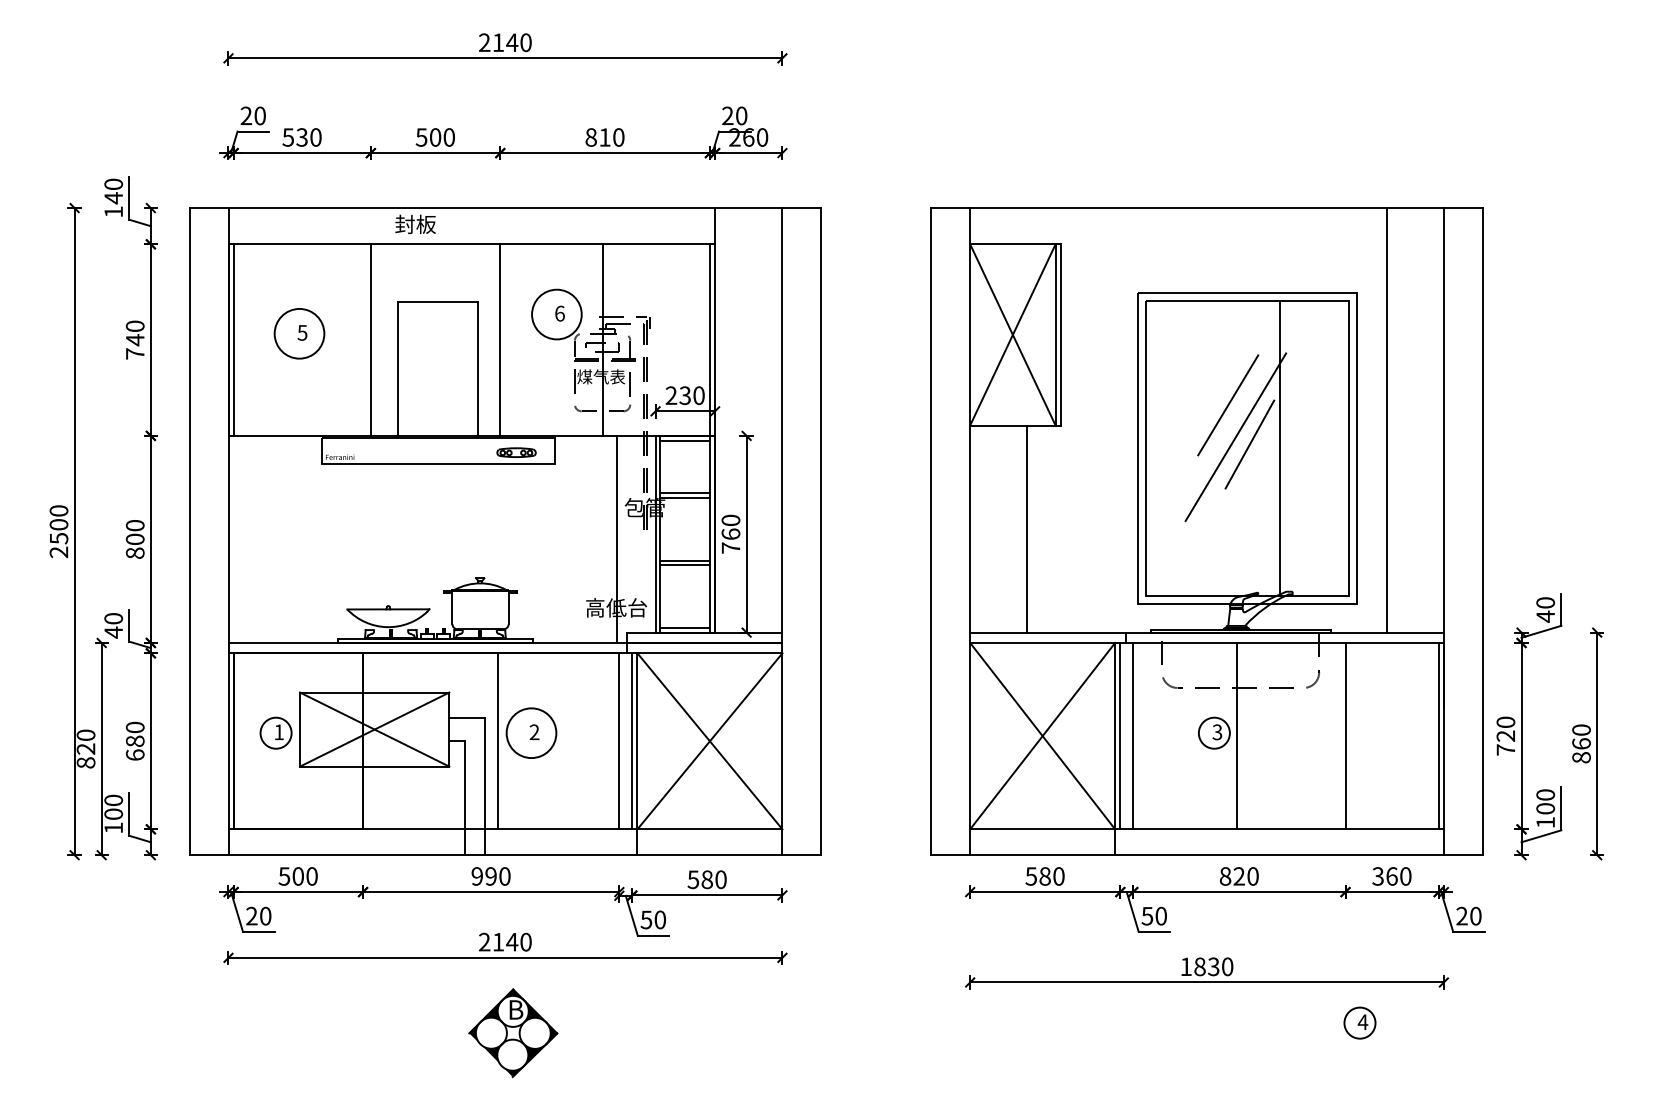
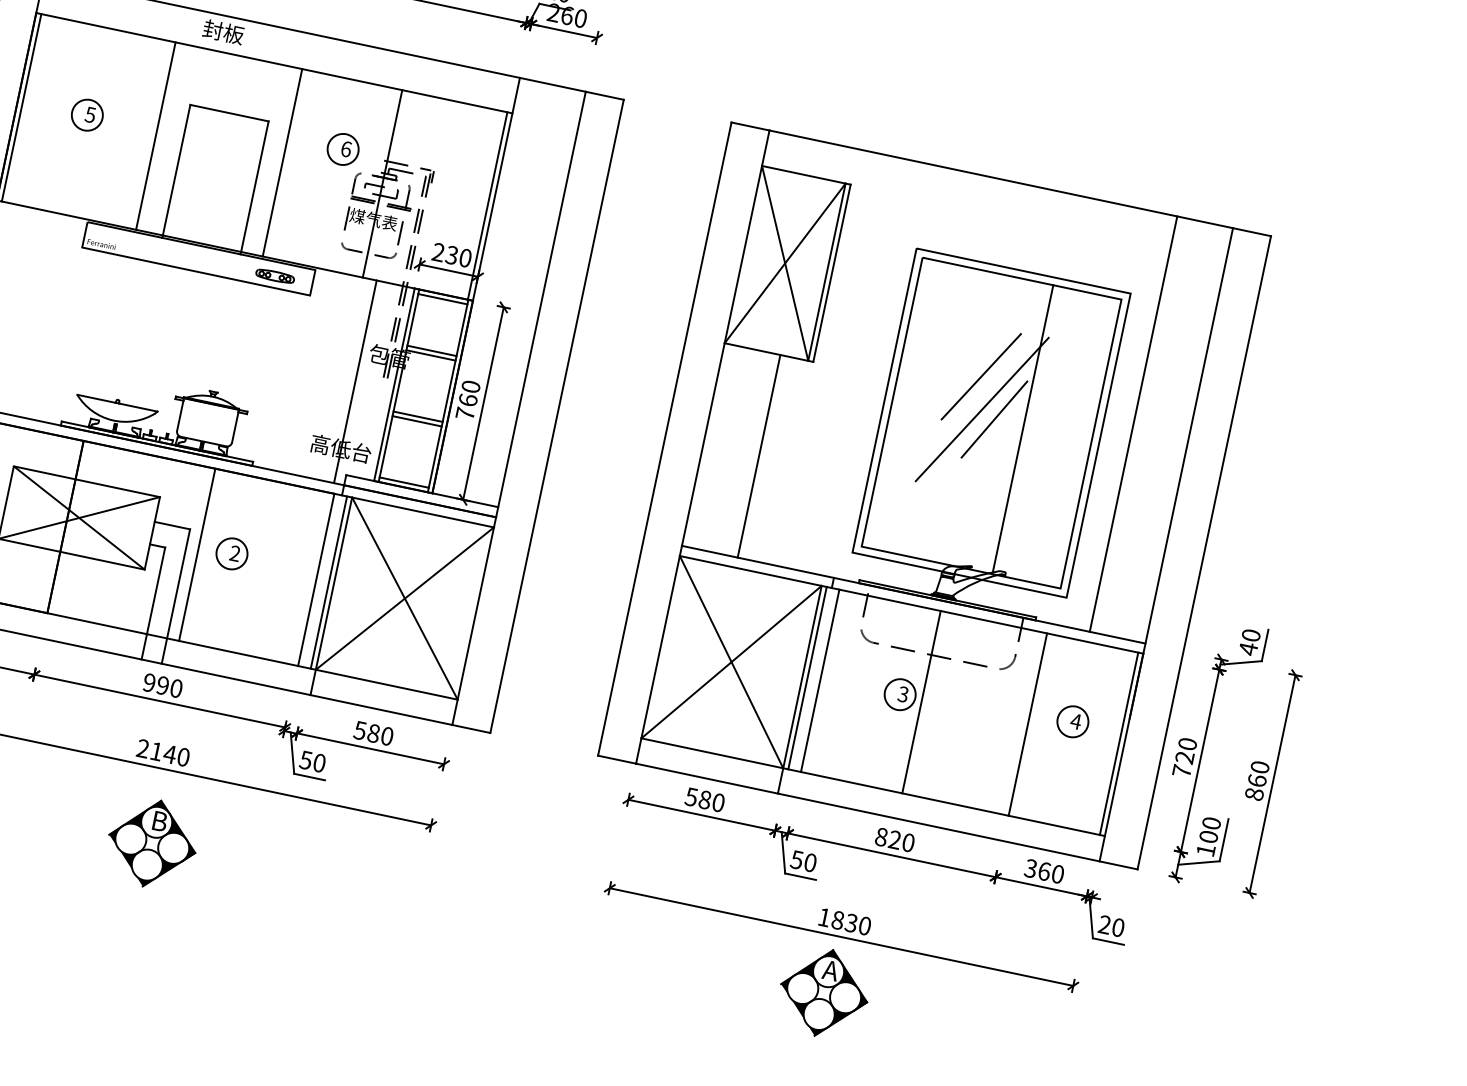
circle: (556, 314) -> (342, 149), size x0.62
circle: (299, 333) -> (87, 114), size x0.62
circle: (531, 732) -> (232, 553), size x0.62
part: (1359, 1022) -> (1072, 721), moved
part: (1201, 1040) -> (824, 992), added

